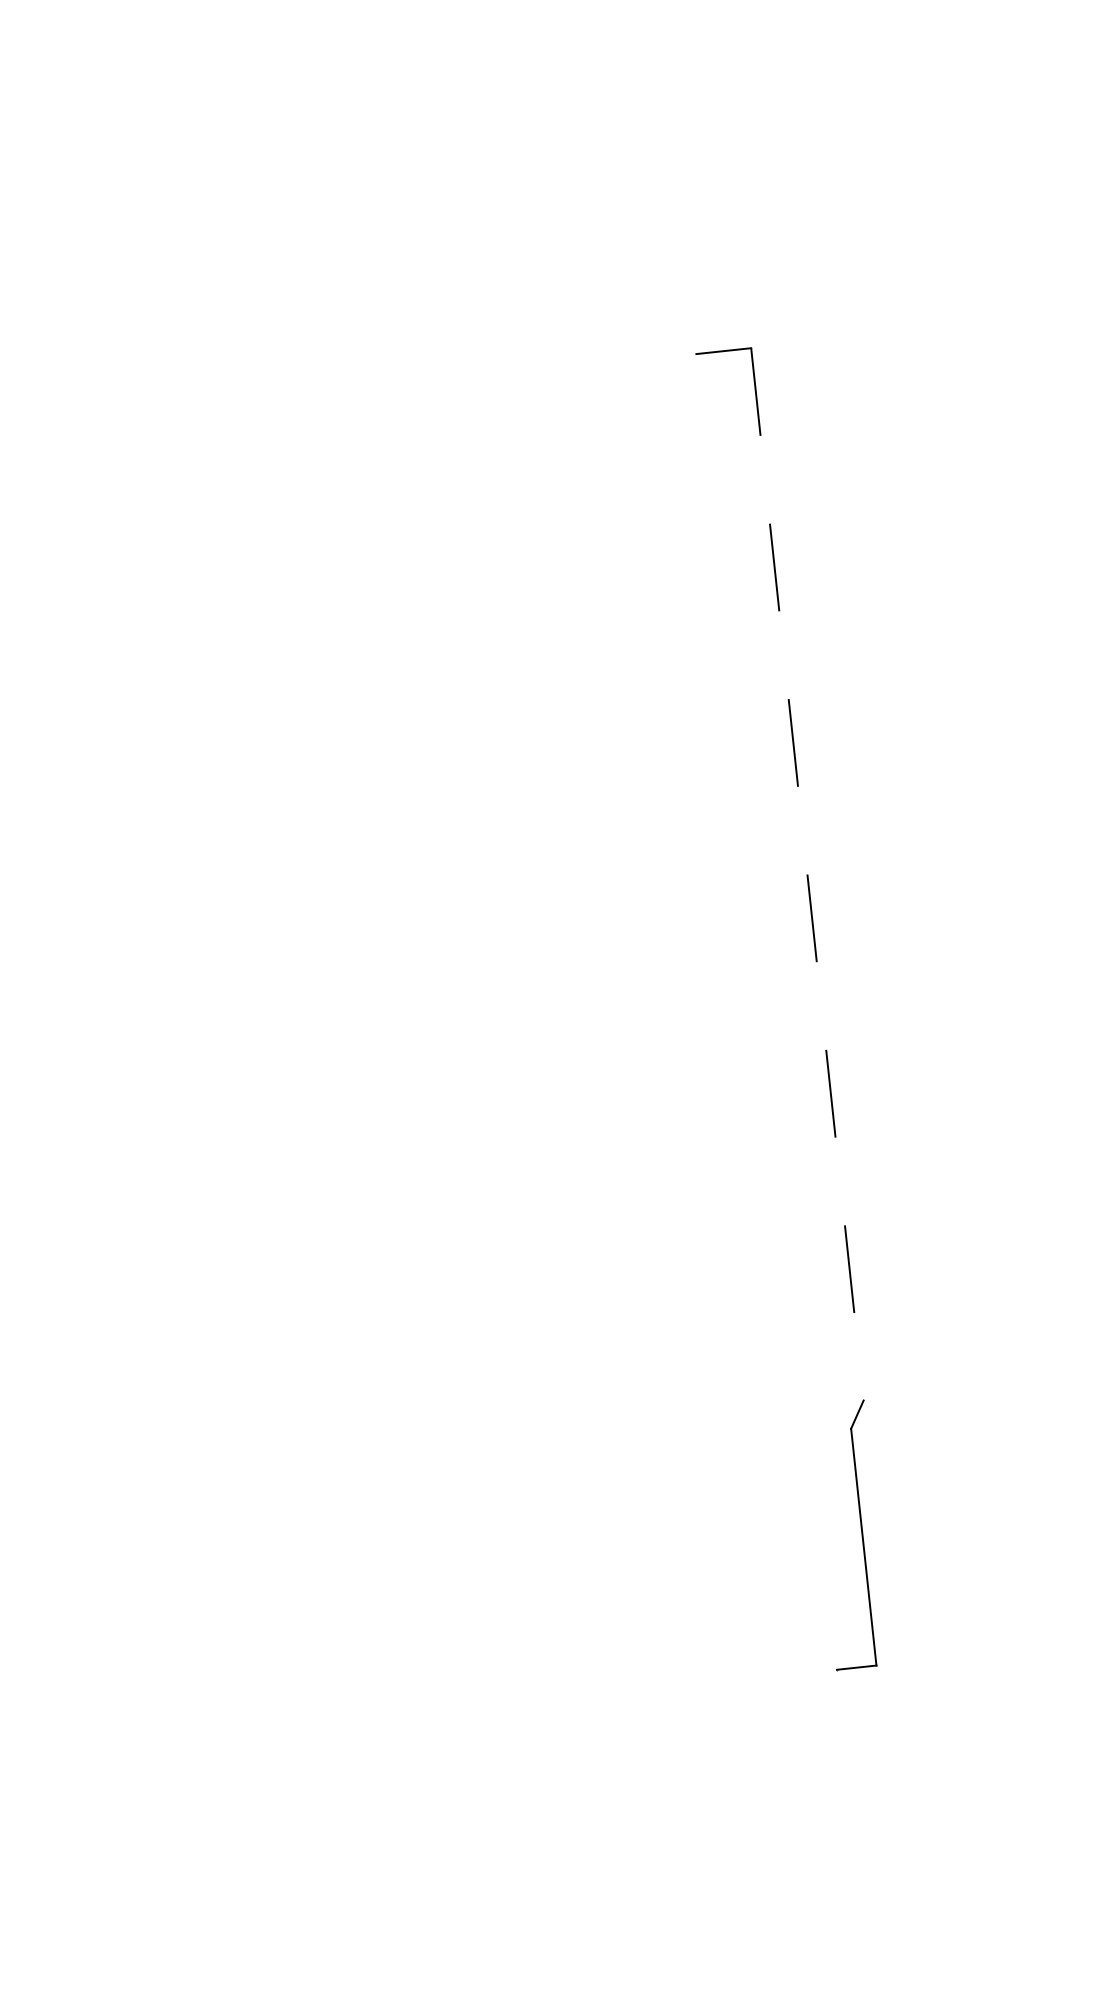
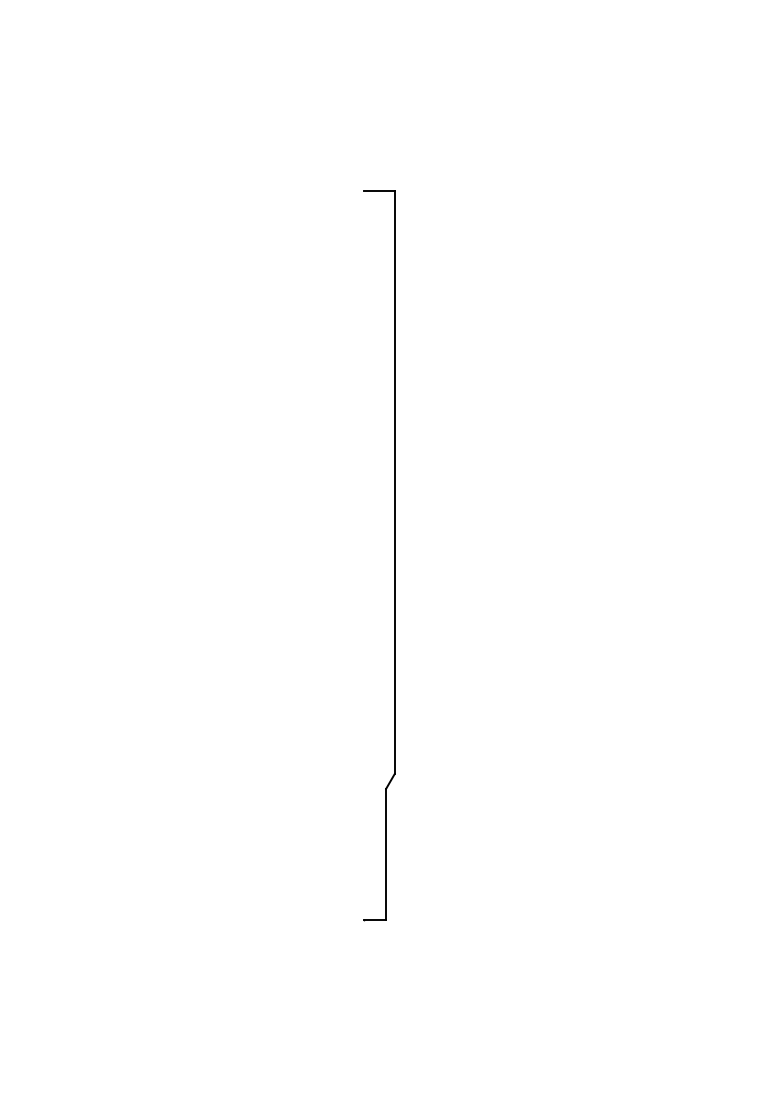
line: (807, 874) -> (394, 482), dashed -> solid

